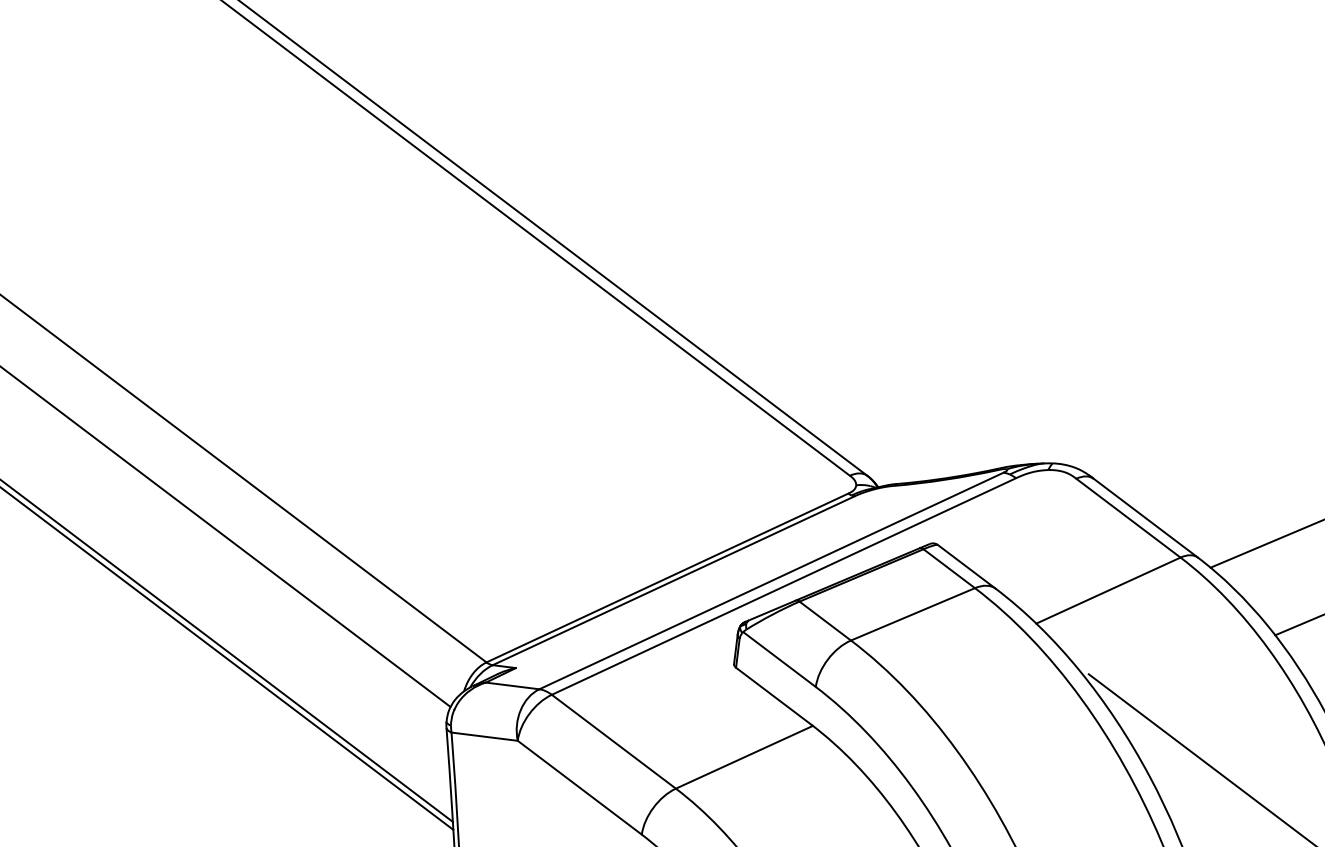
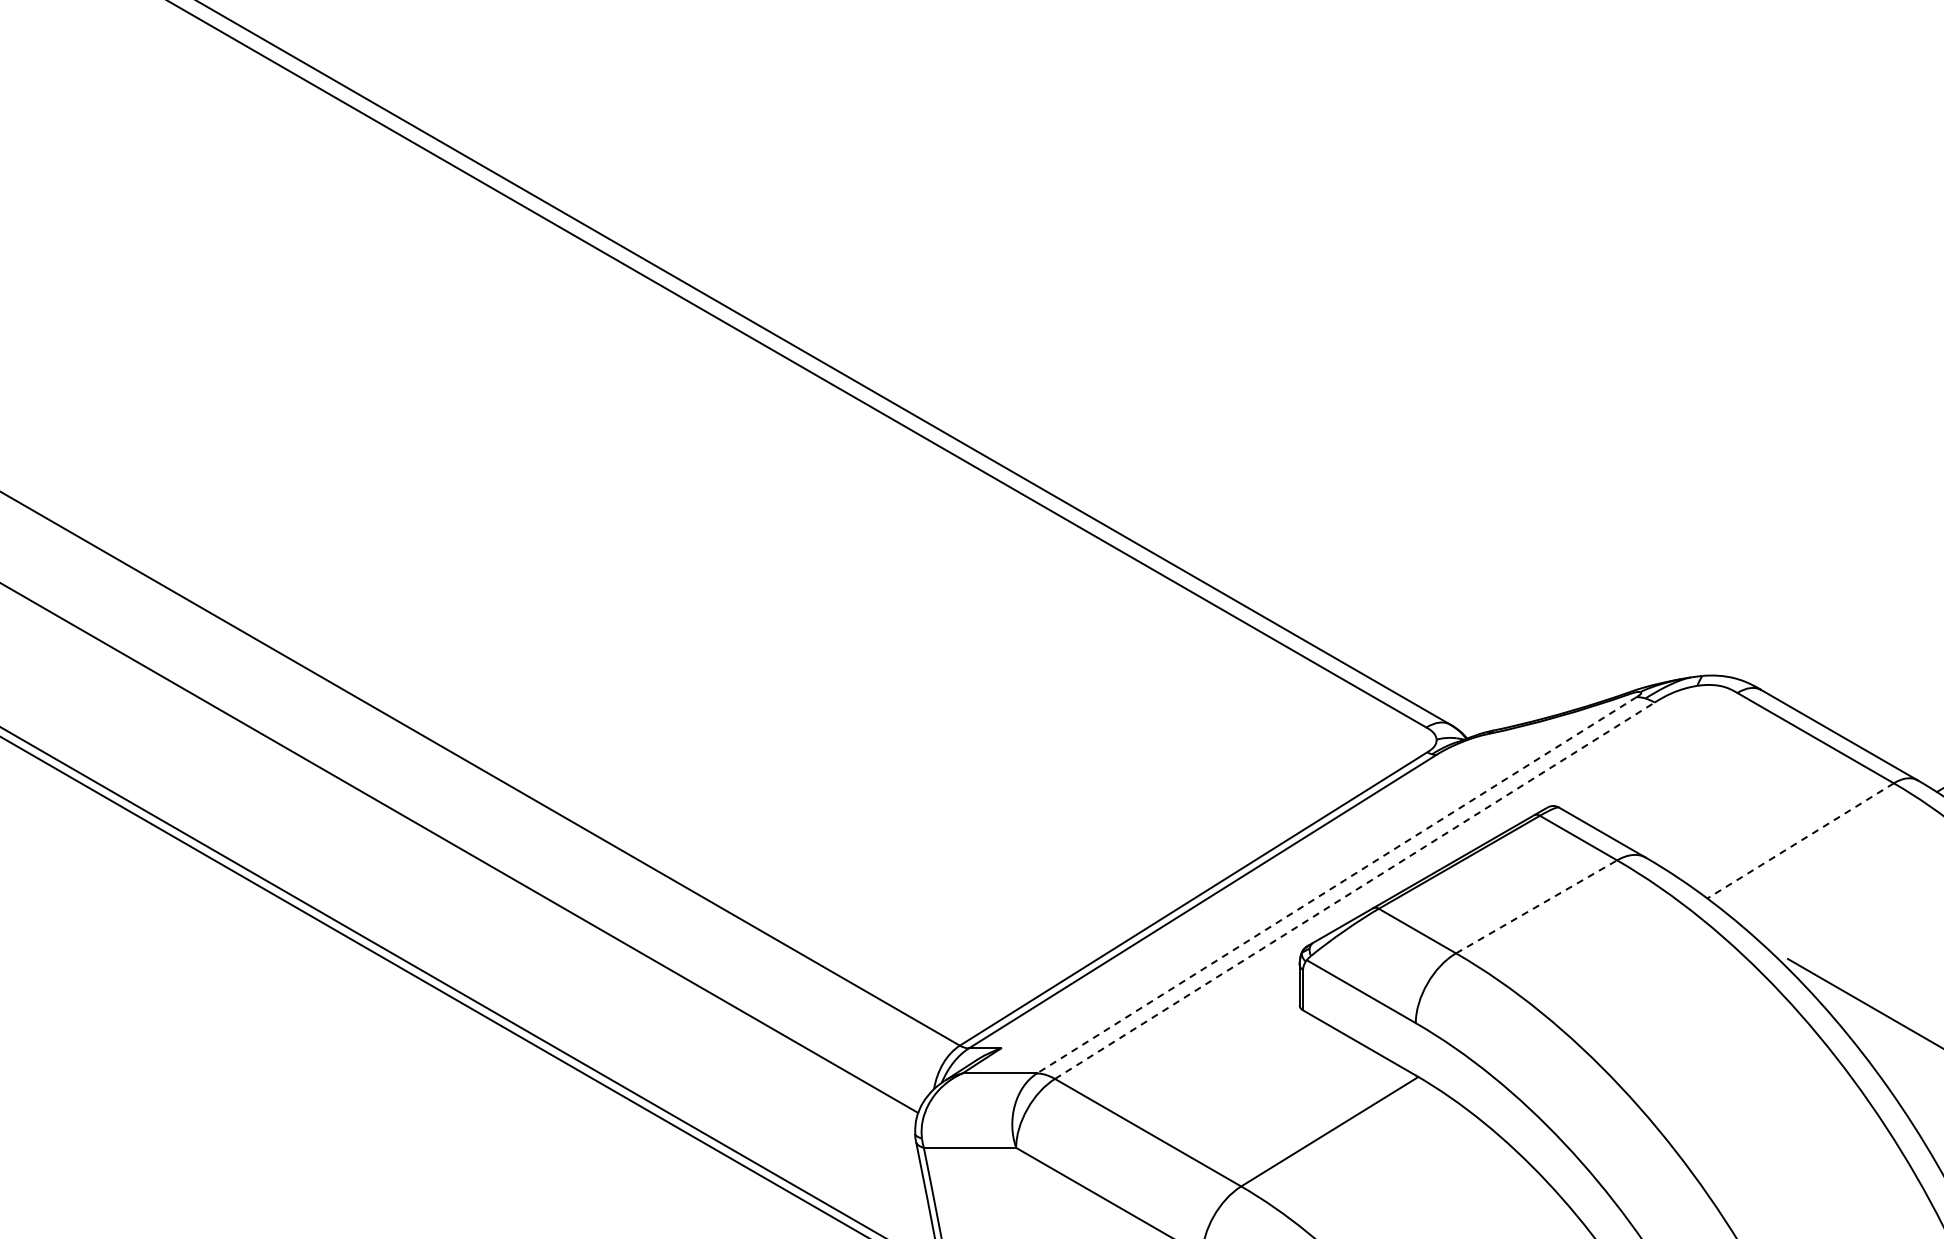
line: (771, 581) -> (1336, 885), solid -> dashed
line: (784, 586) -> (1355, 890), solid -> dashed
line: (1108, 590) -> (1800, 840), solid -> dashed
line: (913, 614) -> (1537, 906), solid -> dashed

